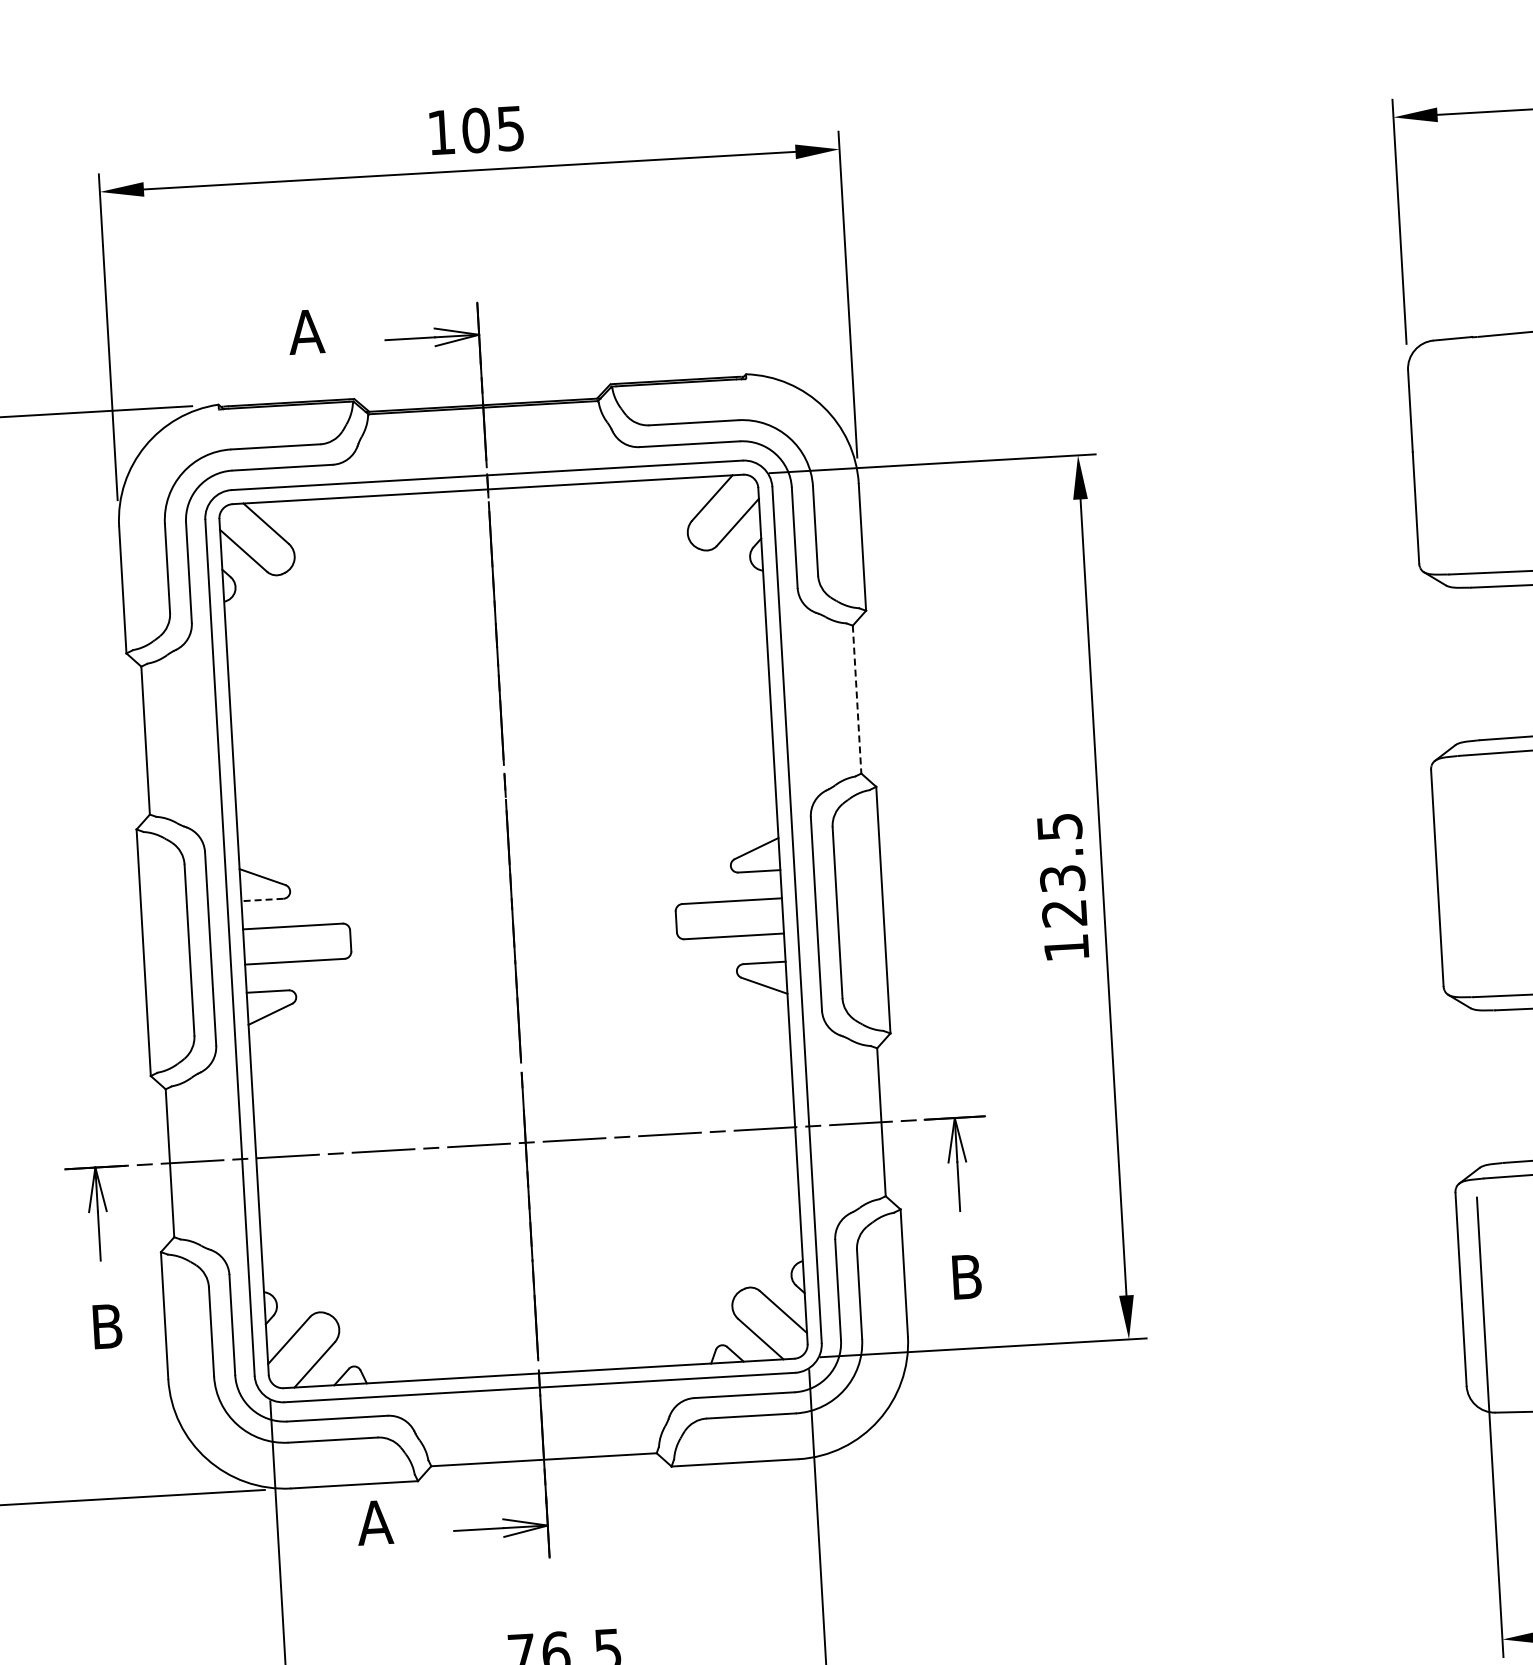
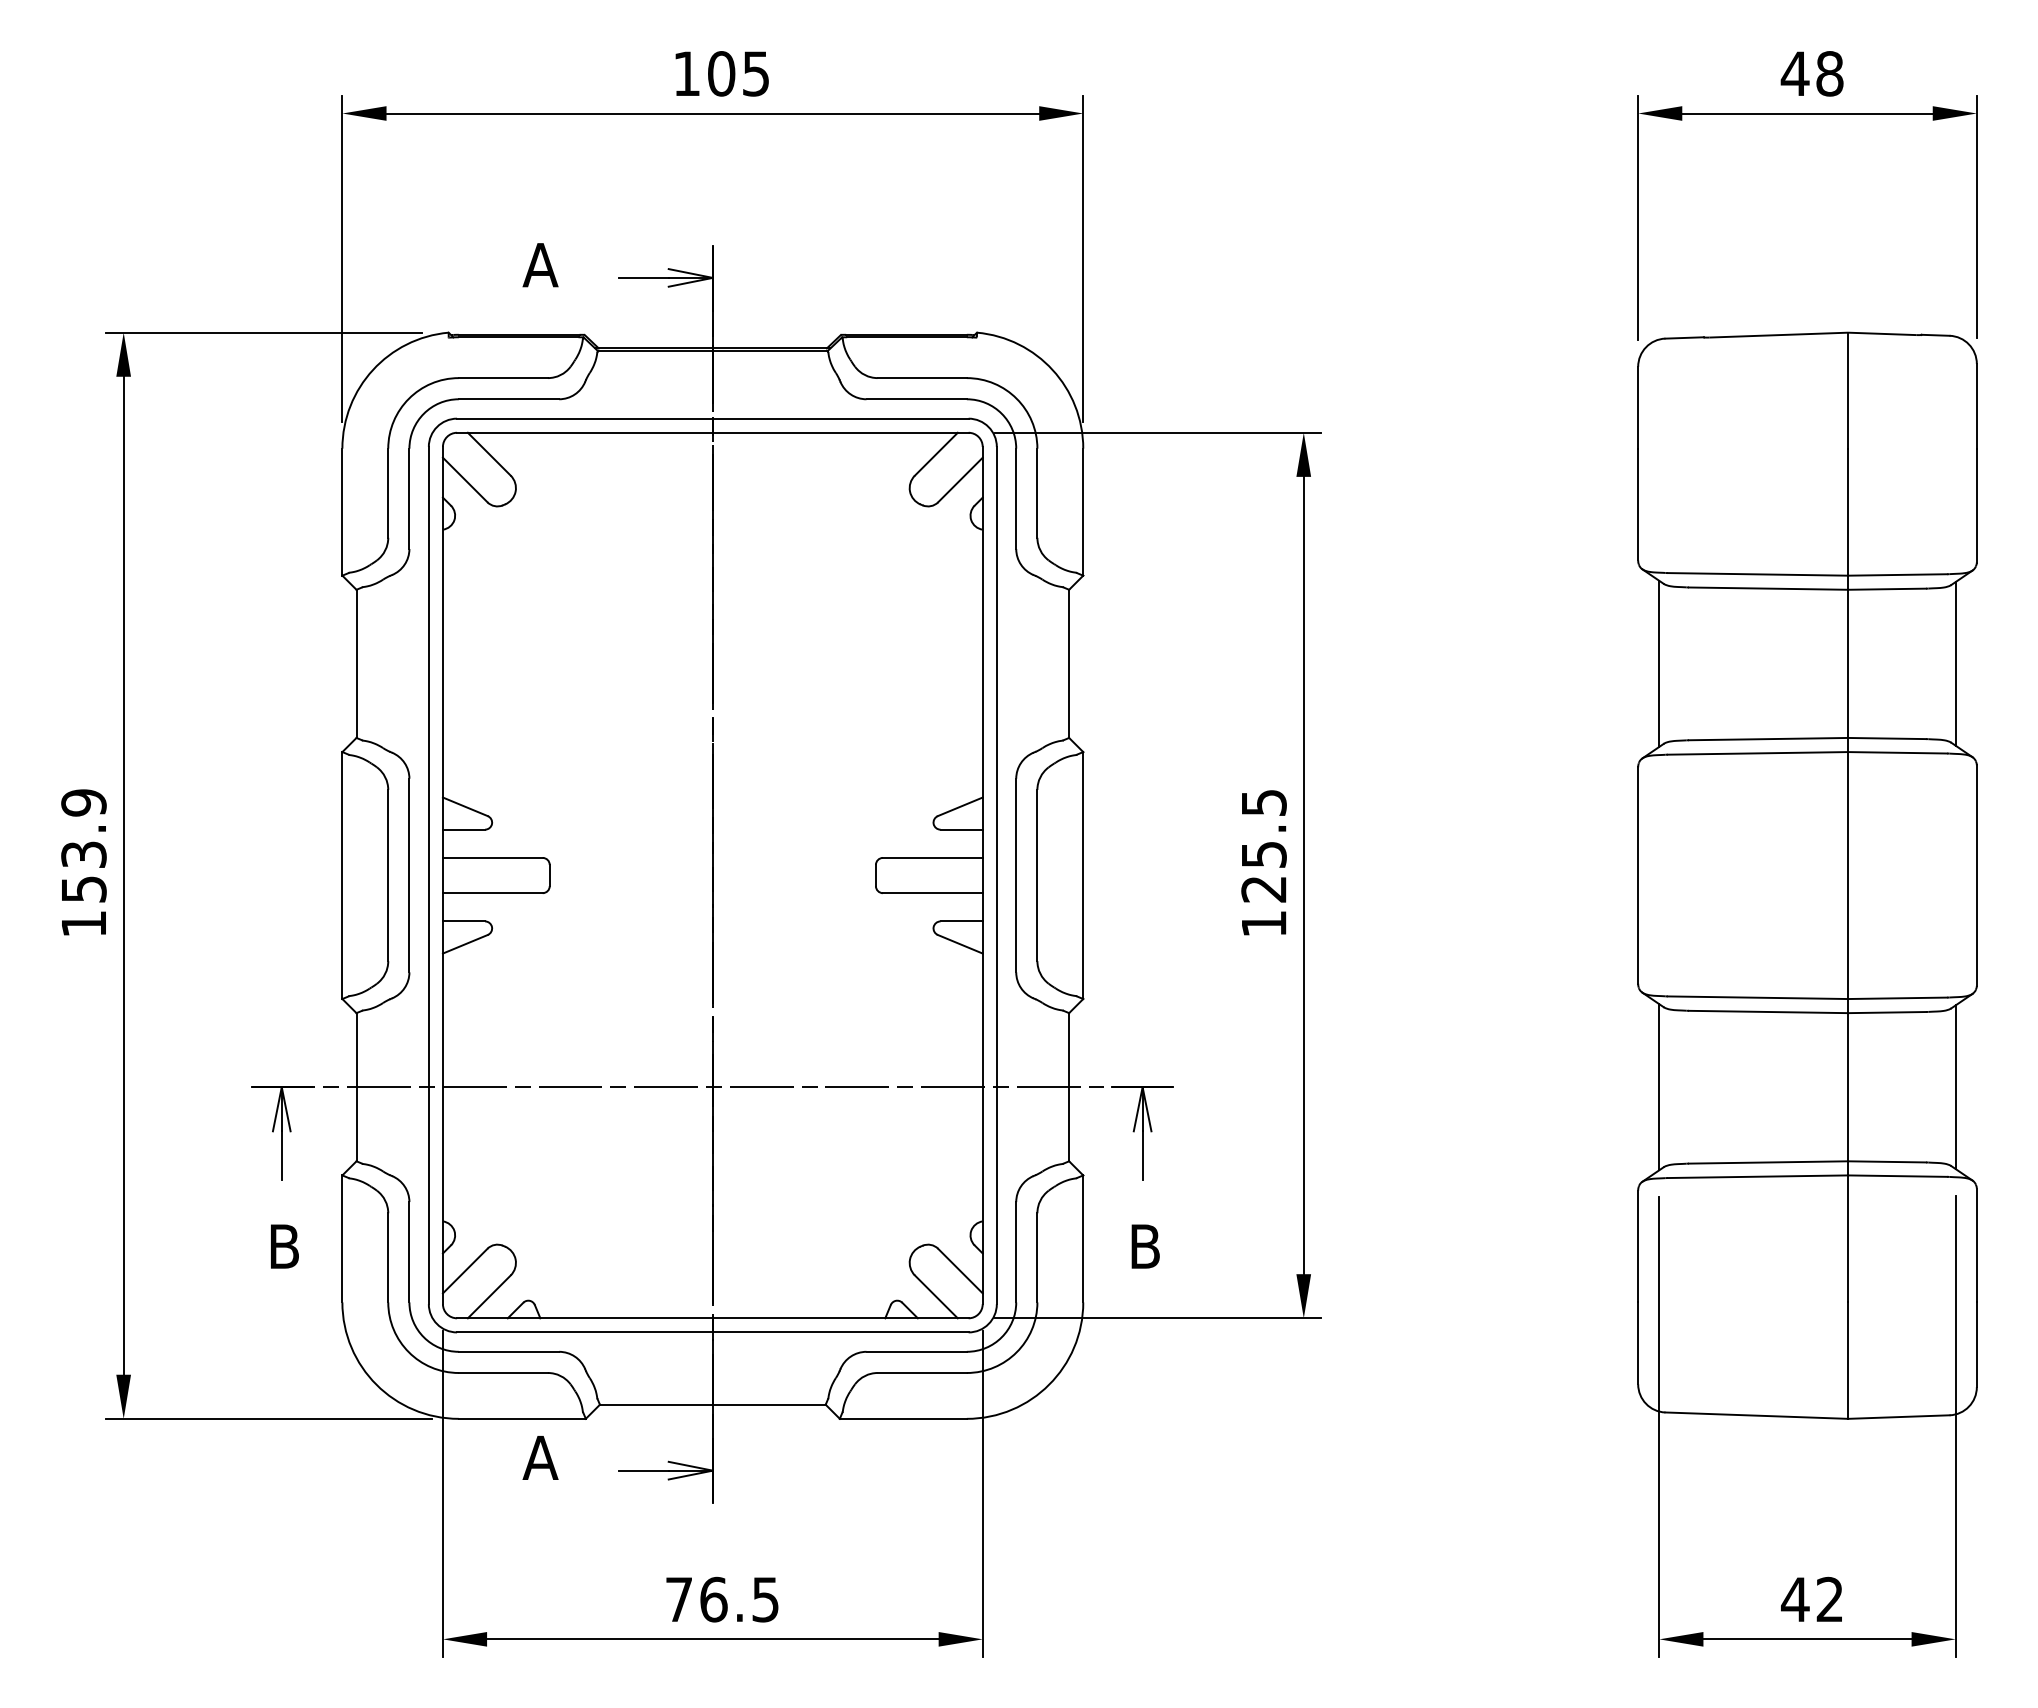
line: (1446, 665) -> (1659, 663), added
line: (857, 700) -> (1069, 664), dashed -> solid
text: (1062, 878) -> (1263, 854), 123.5 -> 125.5
line: (261, 899) -> (463, 829), dashed -> solid
line: (1470, 1088) -> (1659, 1087), added

